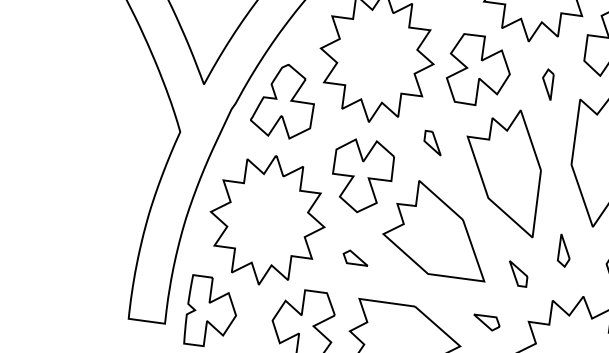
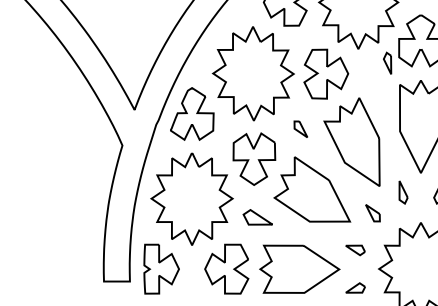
part: (547, 83) -> (387, 62), moved
part: (354, 256) -> (256, 216), size x1.6

